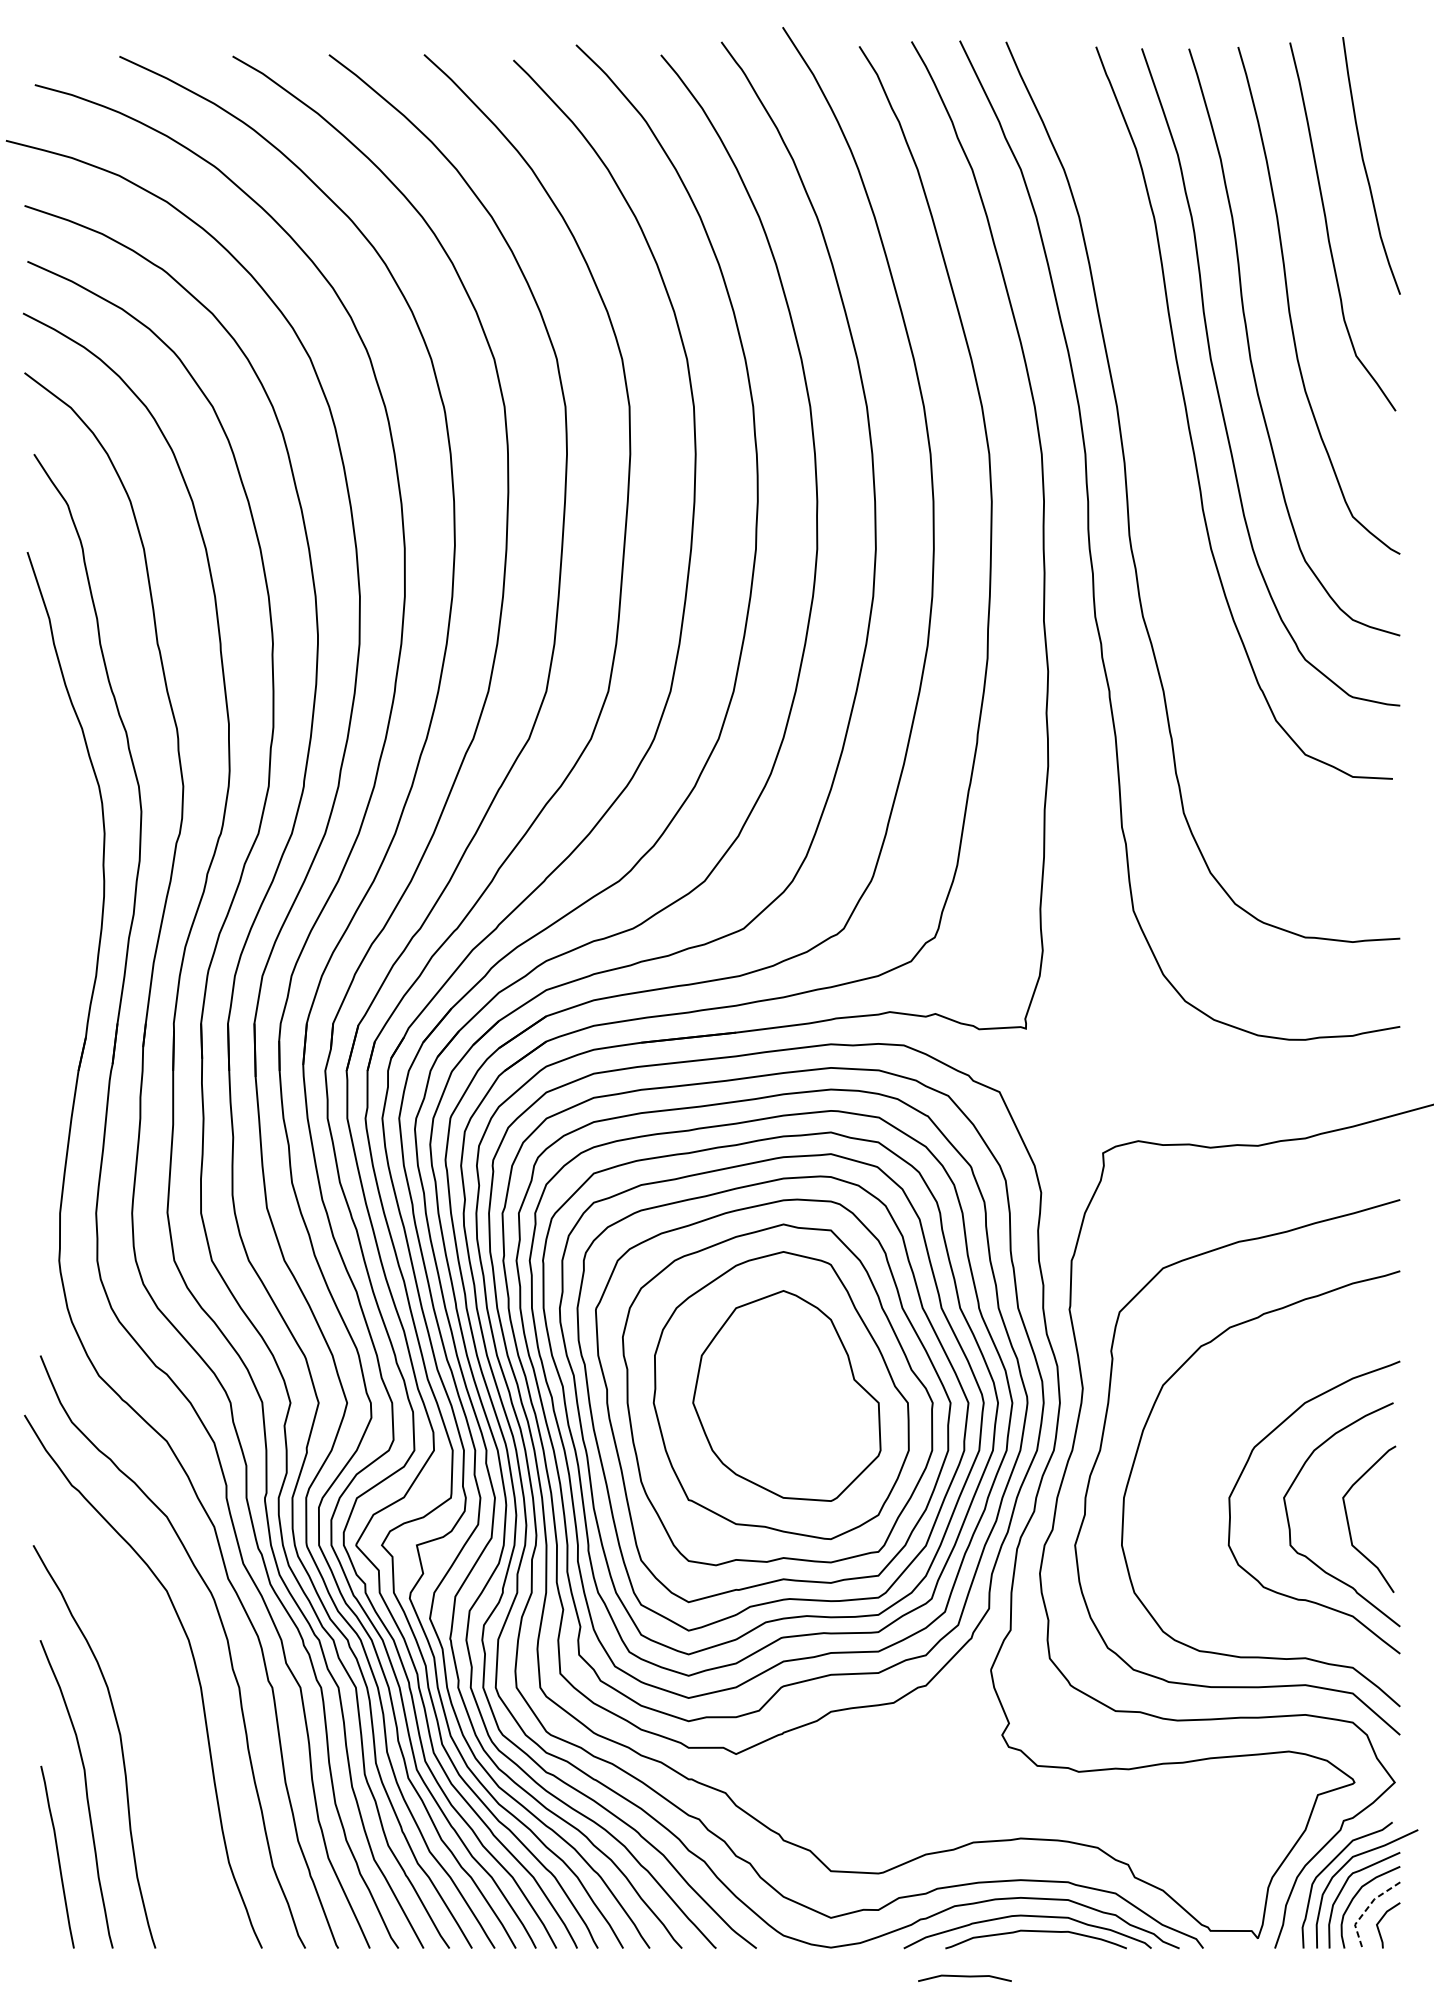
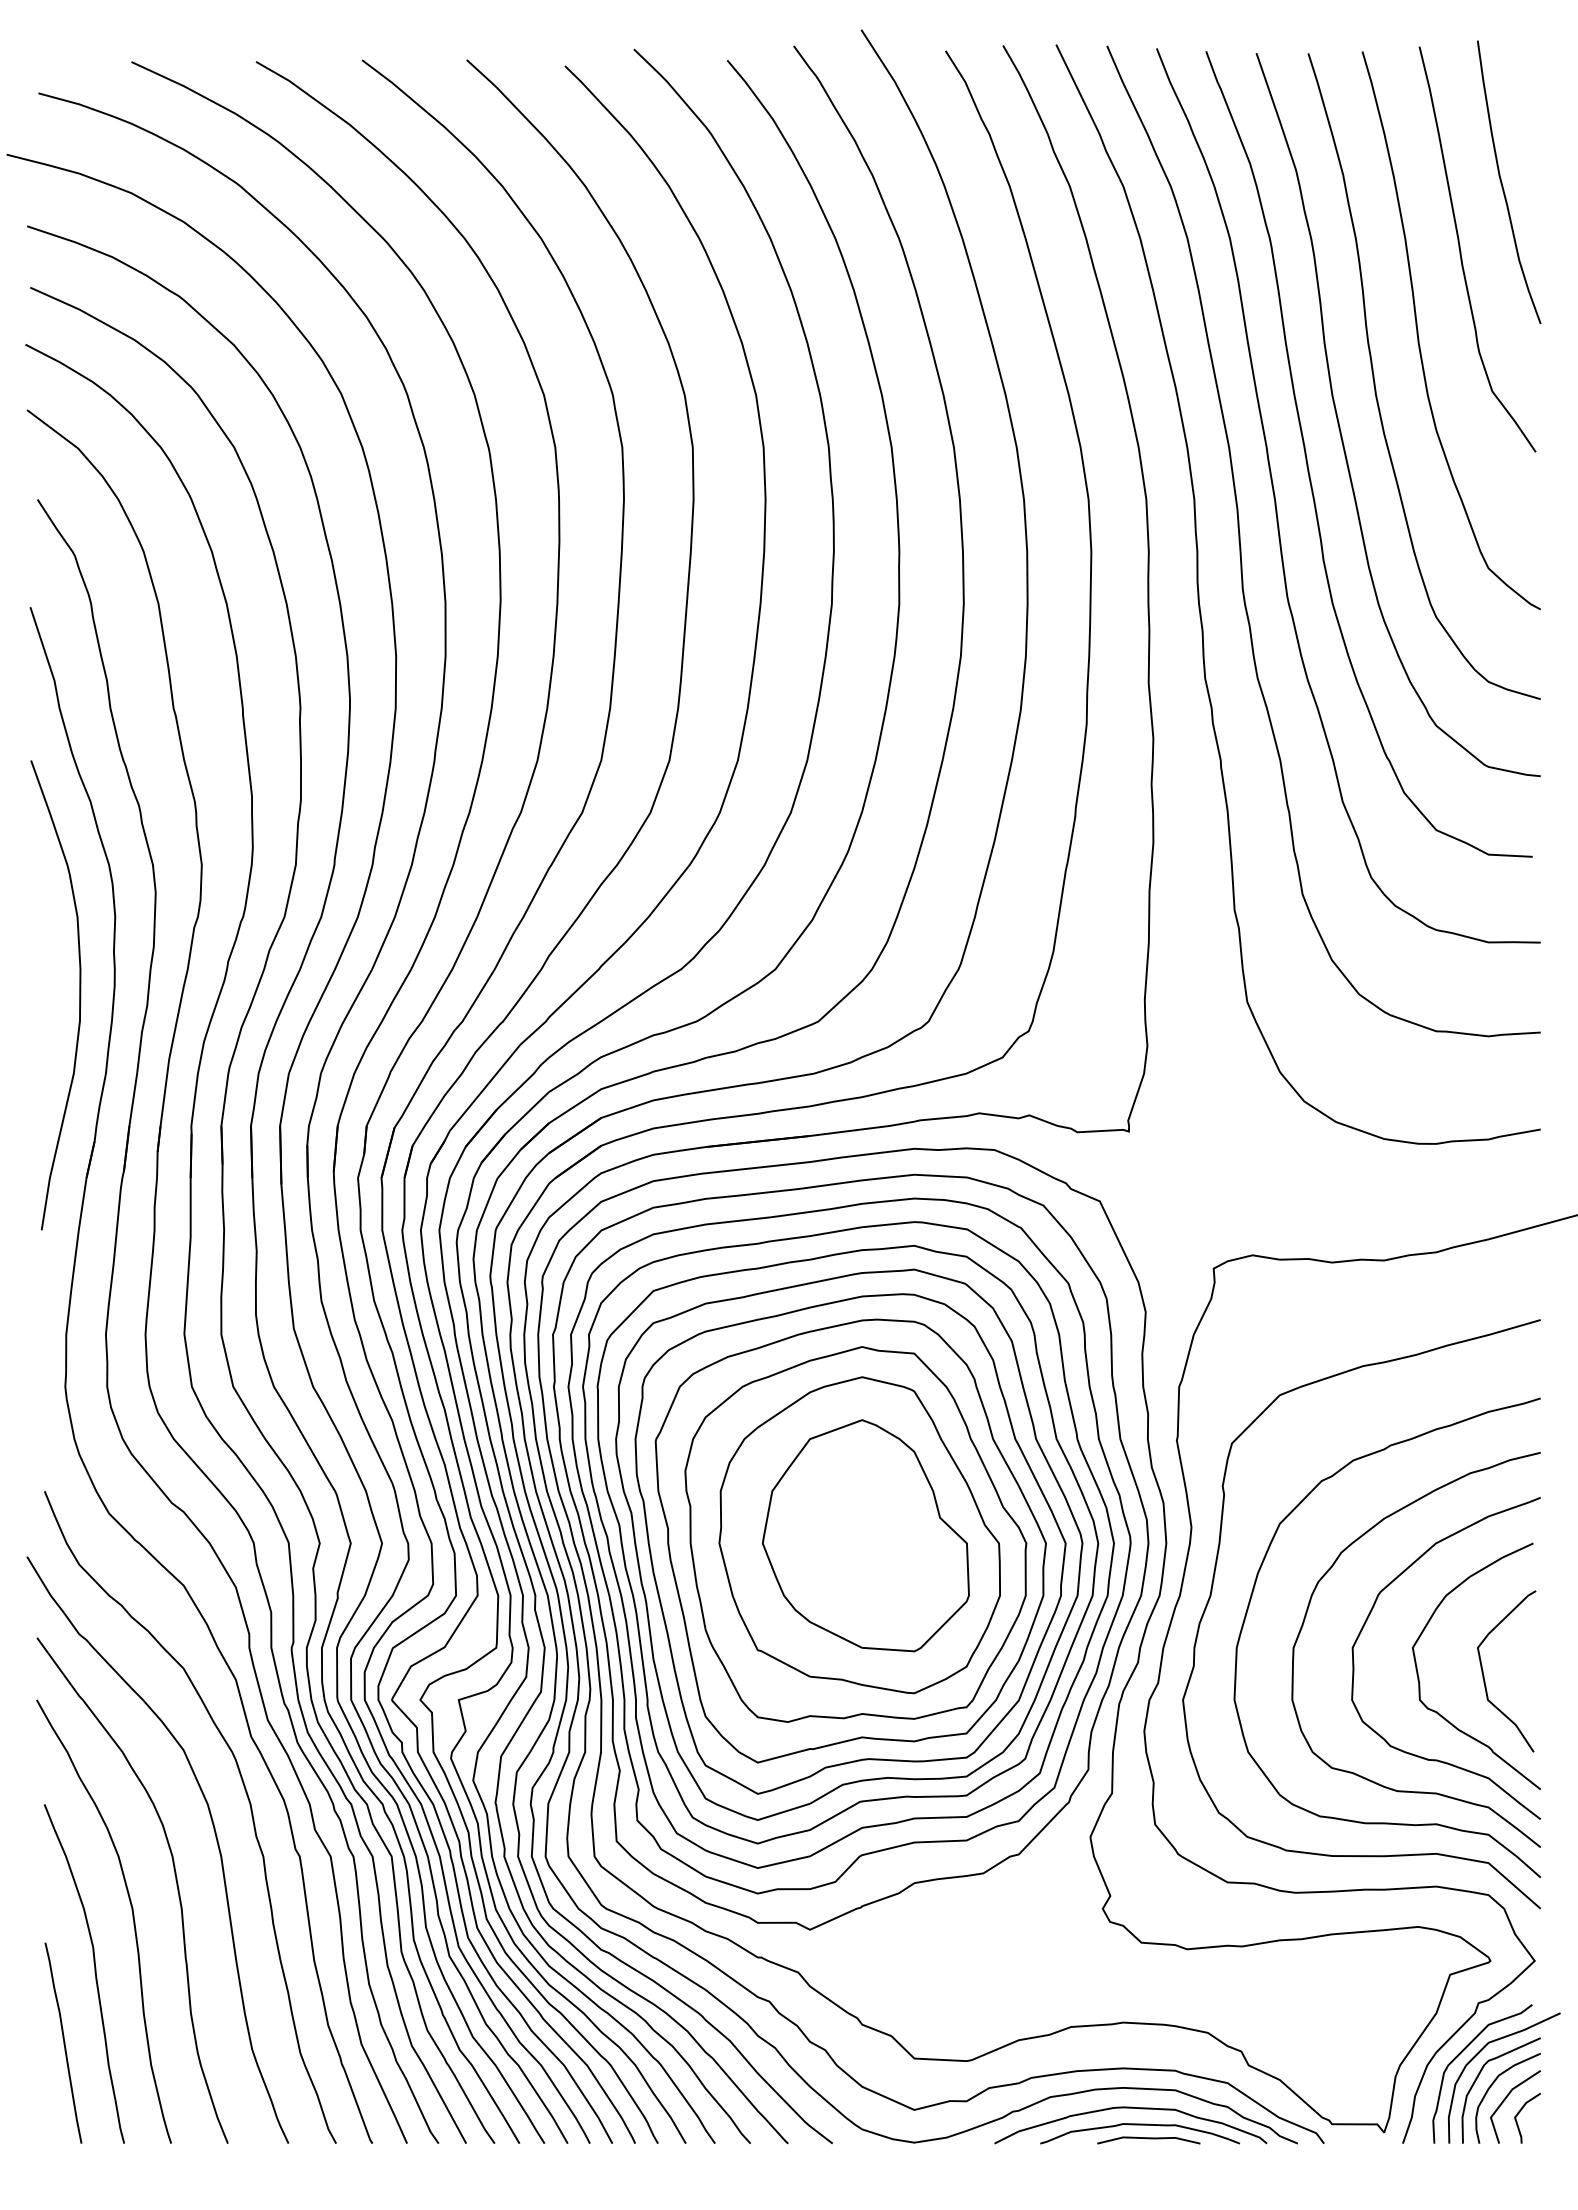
curve: (1160, 455) -> (1276, 501), added
curve: (72, 904) -> (79, 995), added
curve: (1188, 1466) -> (1307, 1613), added
curve: (159, 1709) -> (175, 1880), added
line: (1366, 1910) -> (1503, 2101), dashed -> solid
part: (964, 1978) -> (1148, 2140), moved

